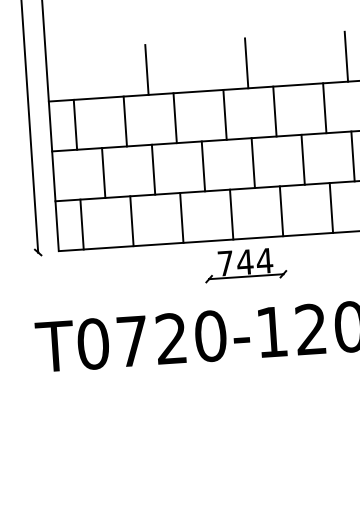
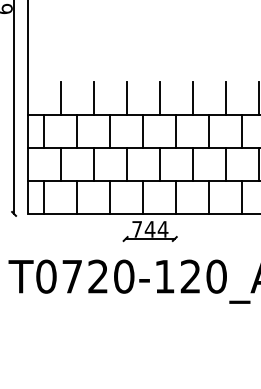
line: (295, 58) -> (192, 97), added
line: (196, 65) -> (126, 97), added
line: (96, 72) -> (60, 97), added

